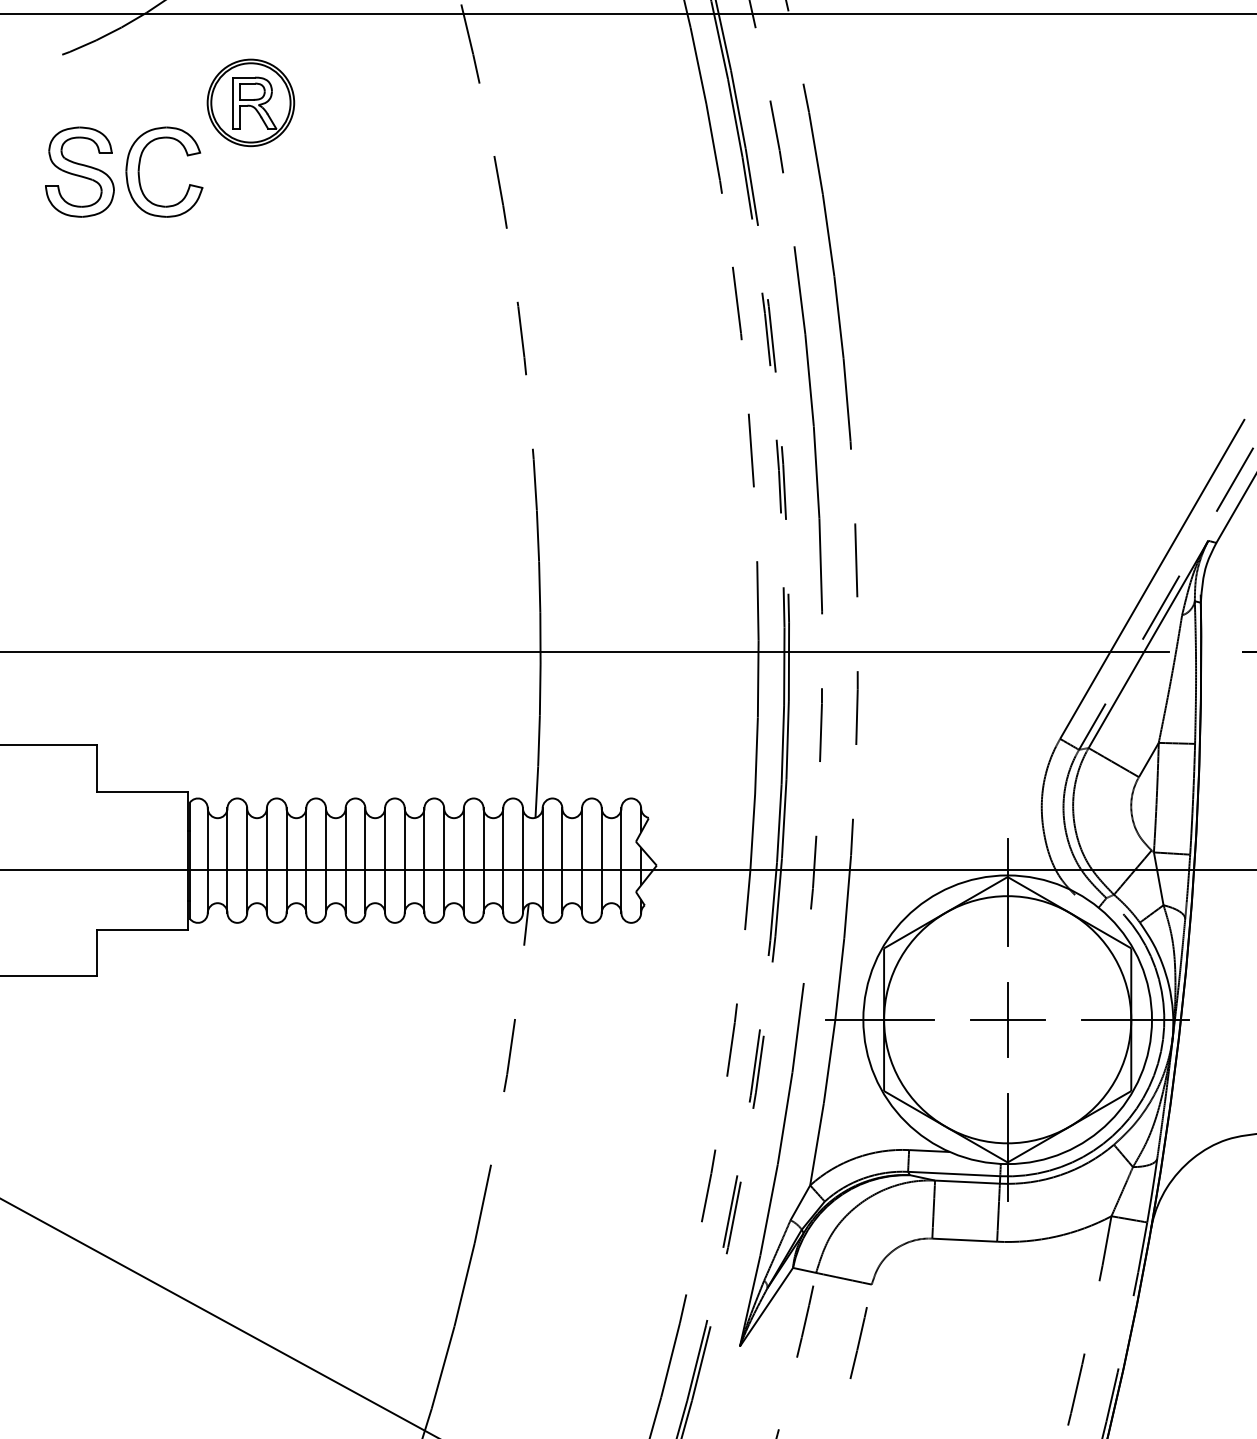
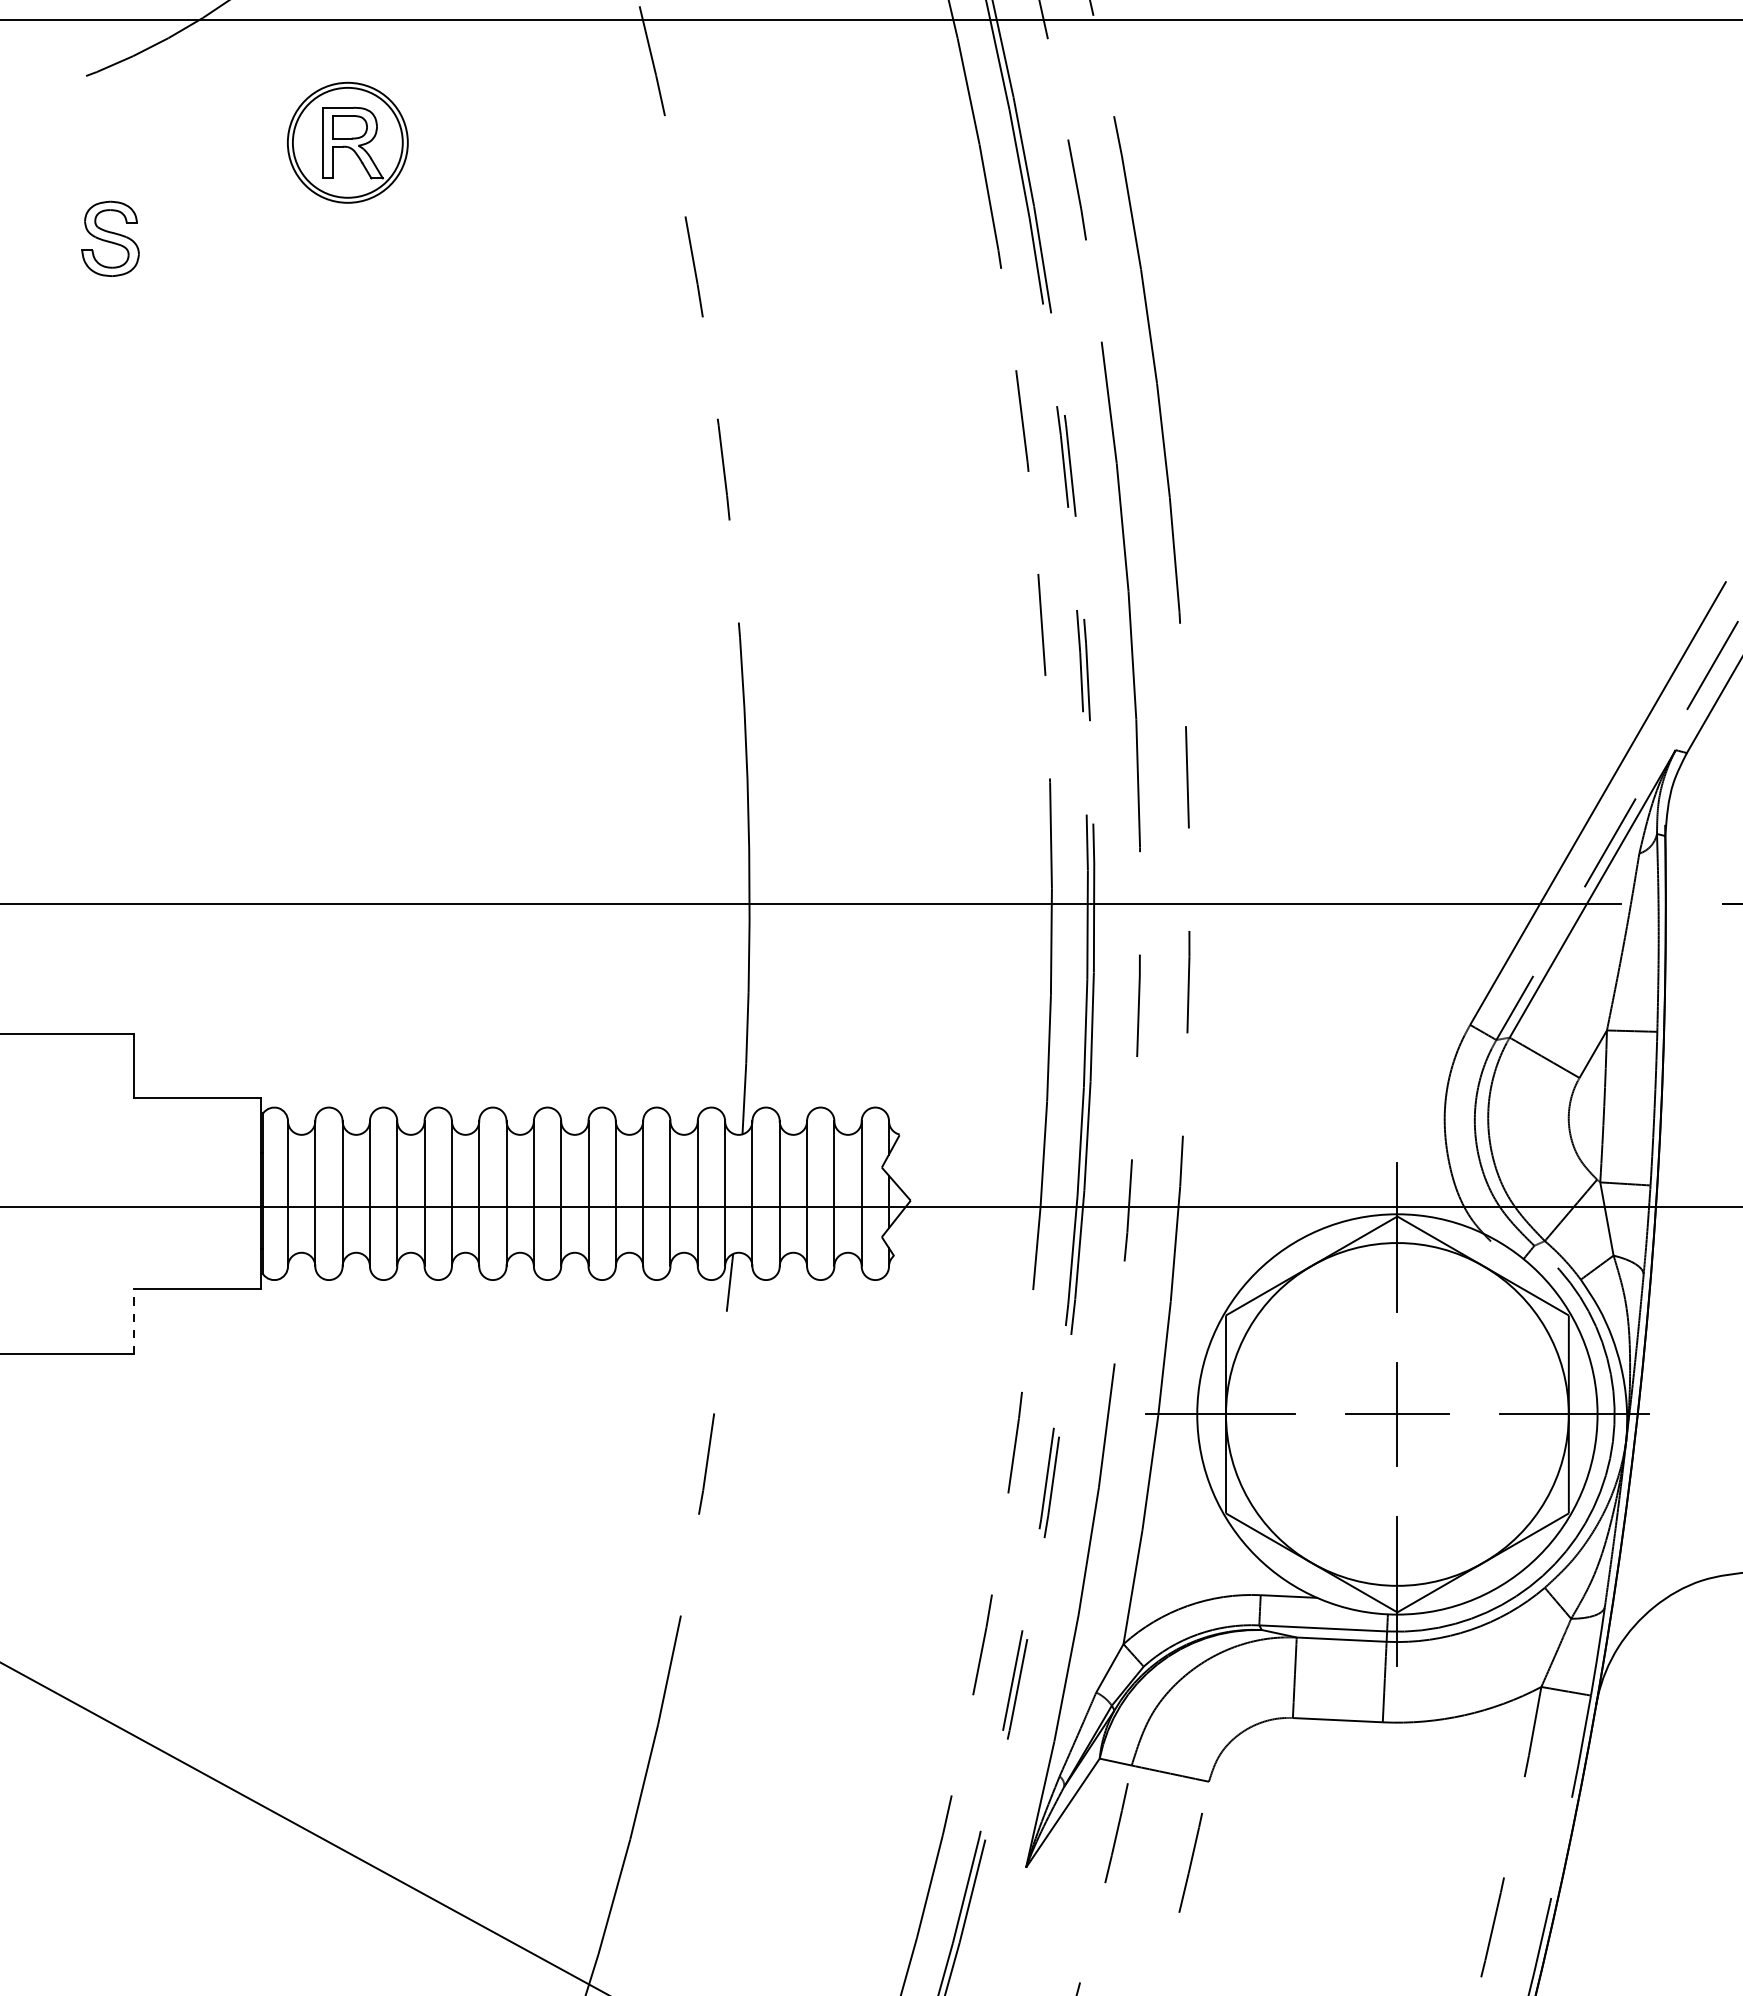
part: (79, 171) -> (110, 238), size x0.6
part: (139, 172) -> (193, 239), removed
line: (97, 952) -> (134, 1321), solid -> dashed

